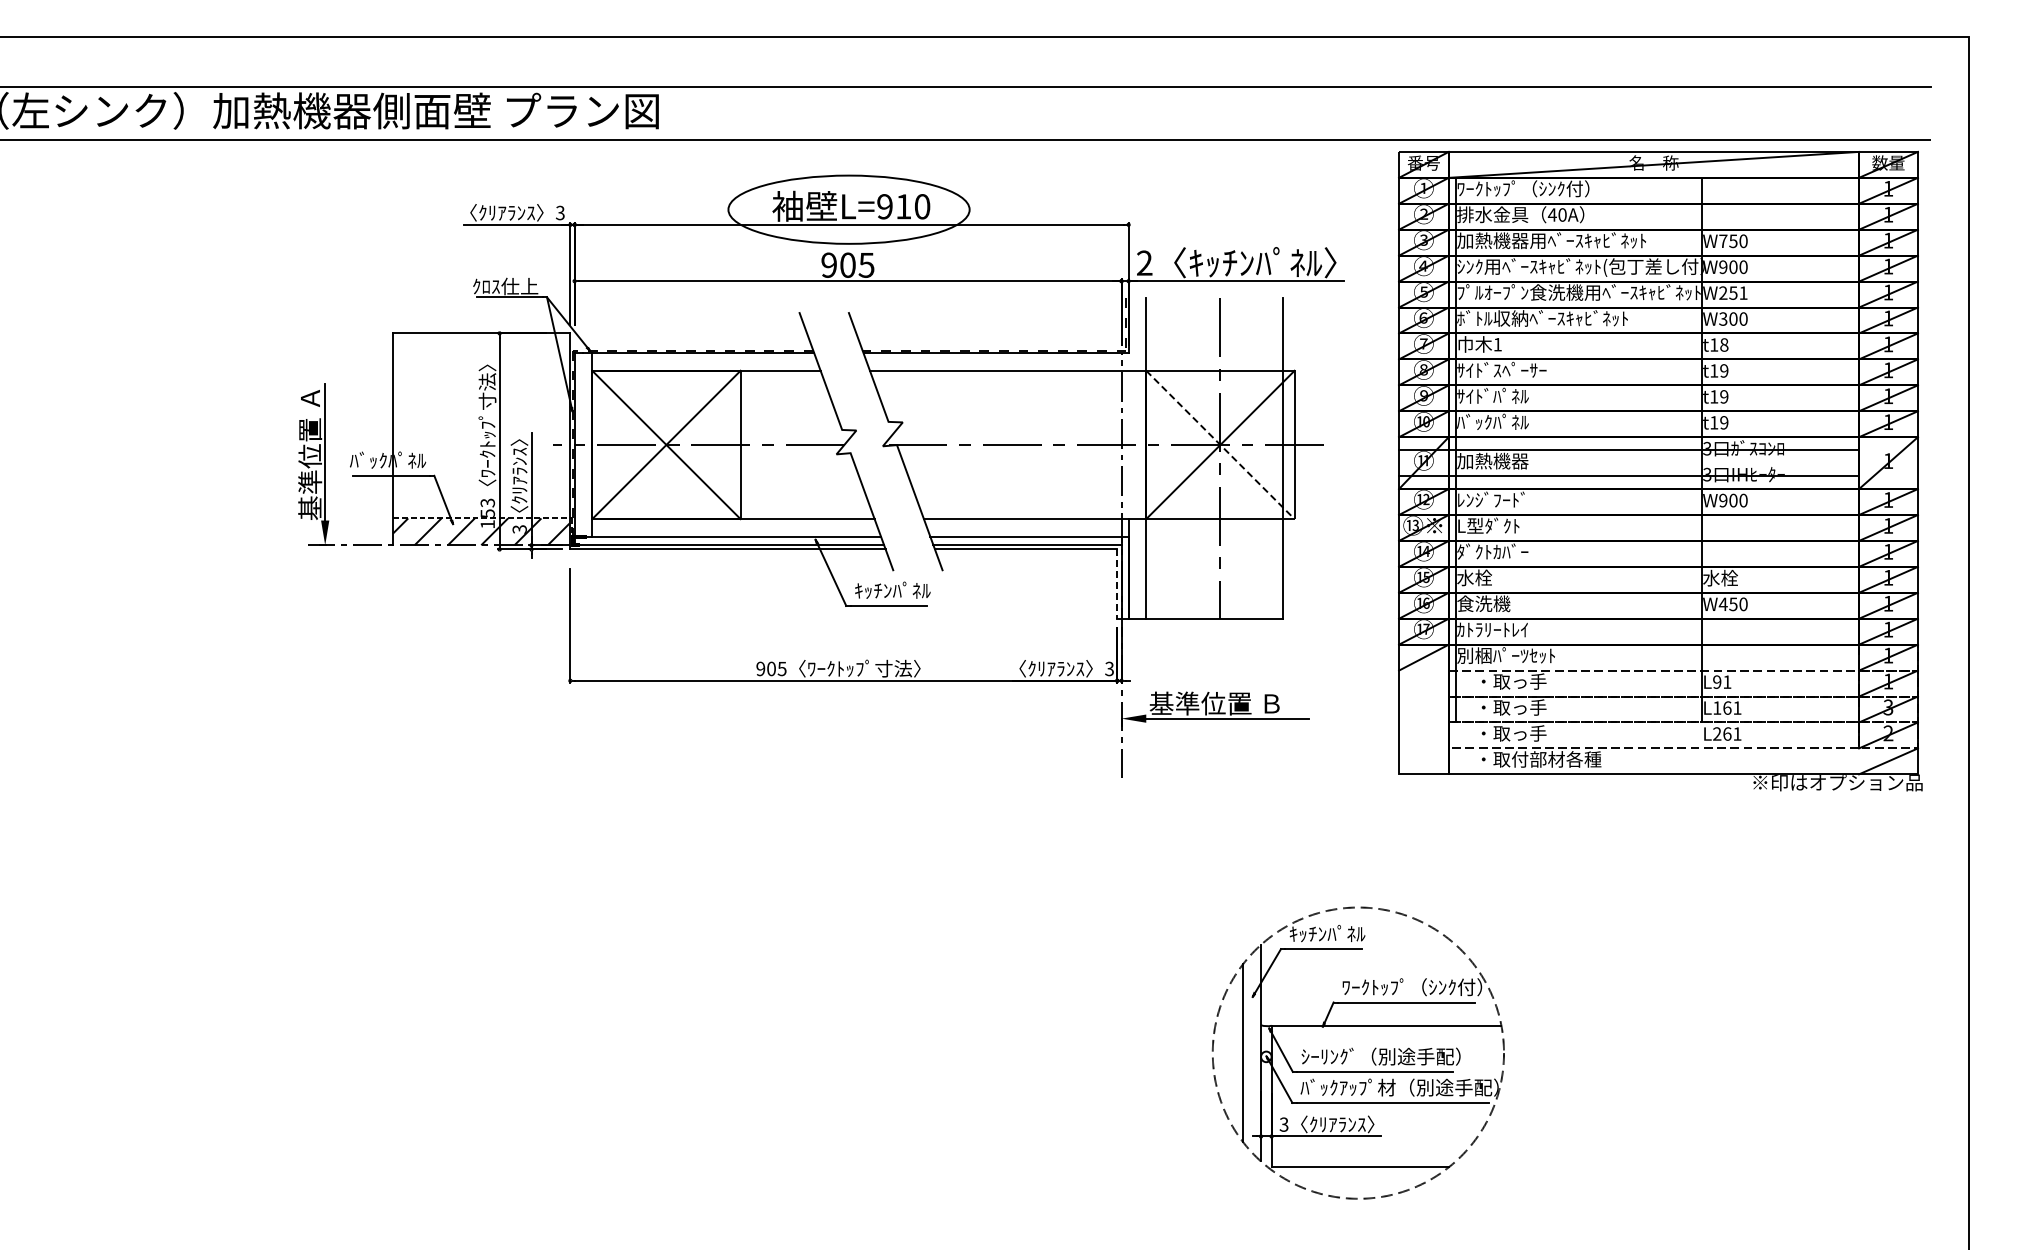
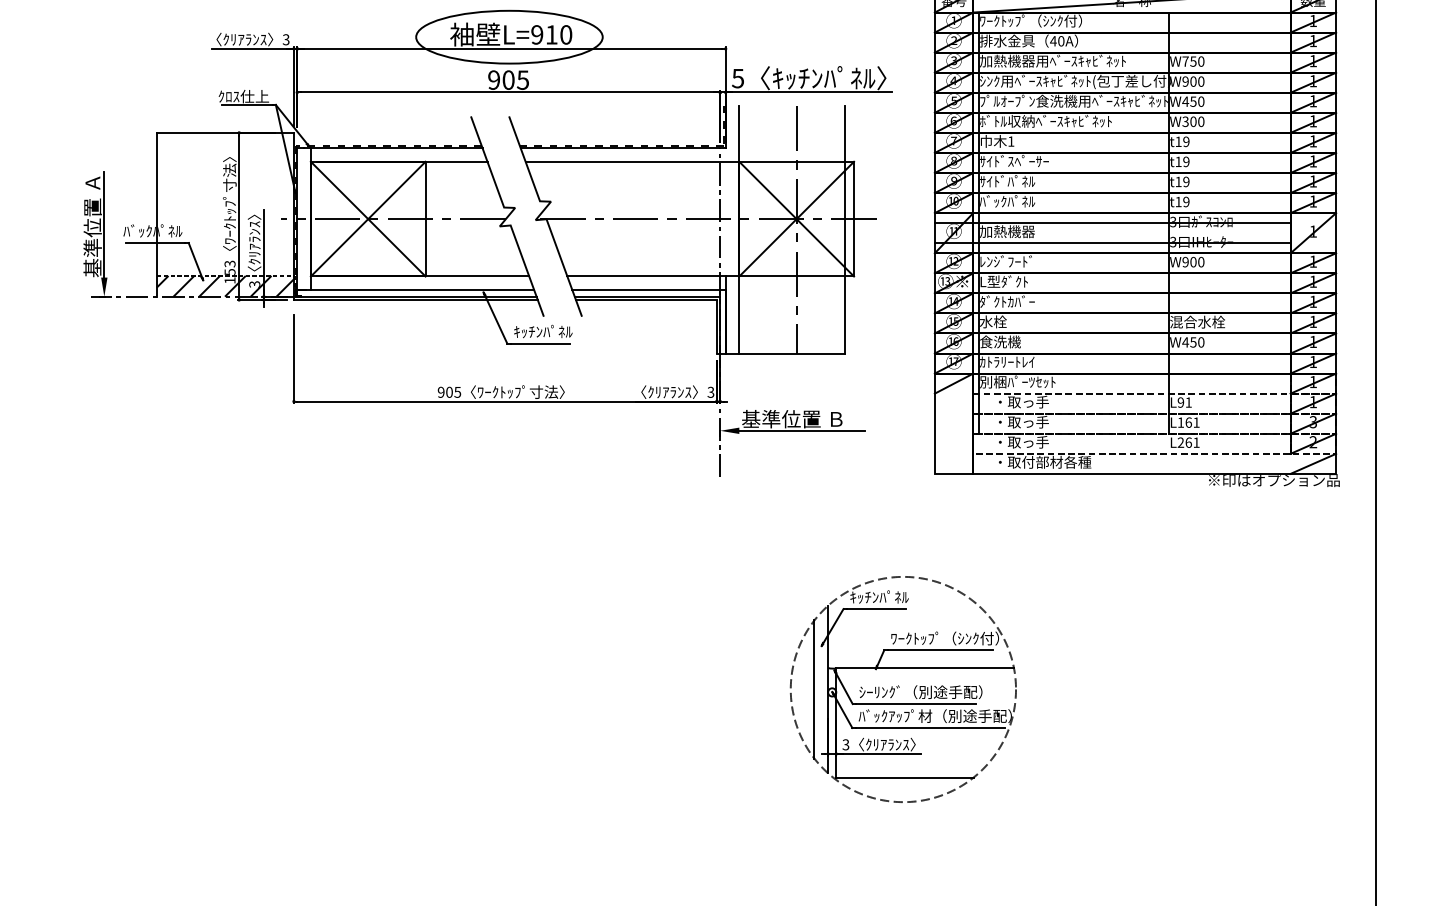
text: (1144, 262) -> (737, 78), 2 -> 5
text: (1732, 292) -> (1192, 101), W251 -> W450
text: (1724, 344) -> (1186, 141), t18 -> t19
line: (1220, 444) -> (796, 218), dashed -> solid
text: (1738, 577) -> (1197, 321), 水栓 -> 混合水栓
line: (1117, 584) -> (717, 327), dashed -> solid

